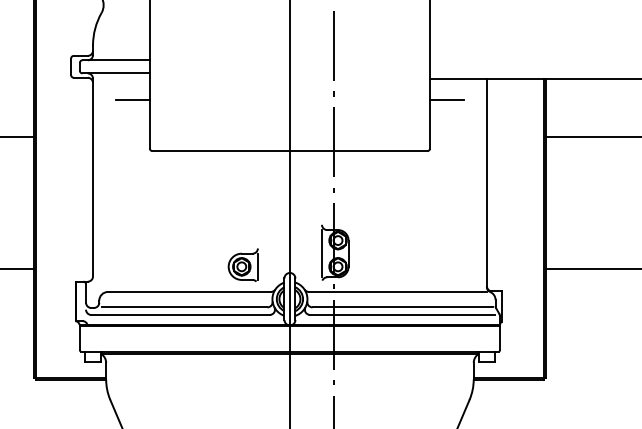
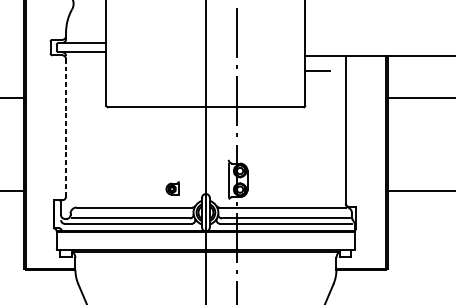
line: (132, 99) -> (94, 70), removed
line: (93, 177) -> (66, 126), solid -> dashed
part: (242, 264) -> (172, 188), size x0.6

